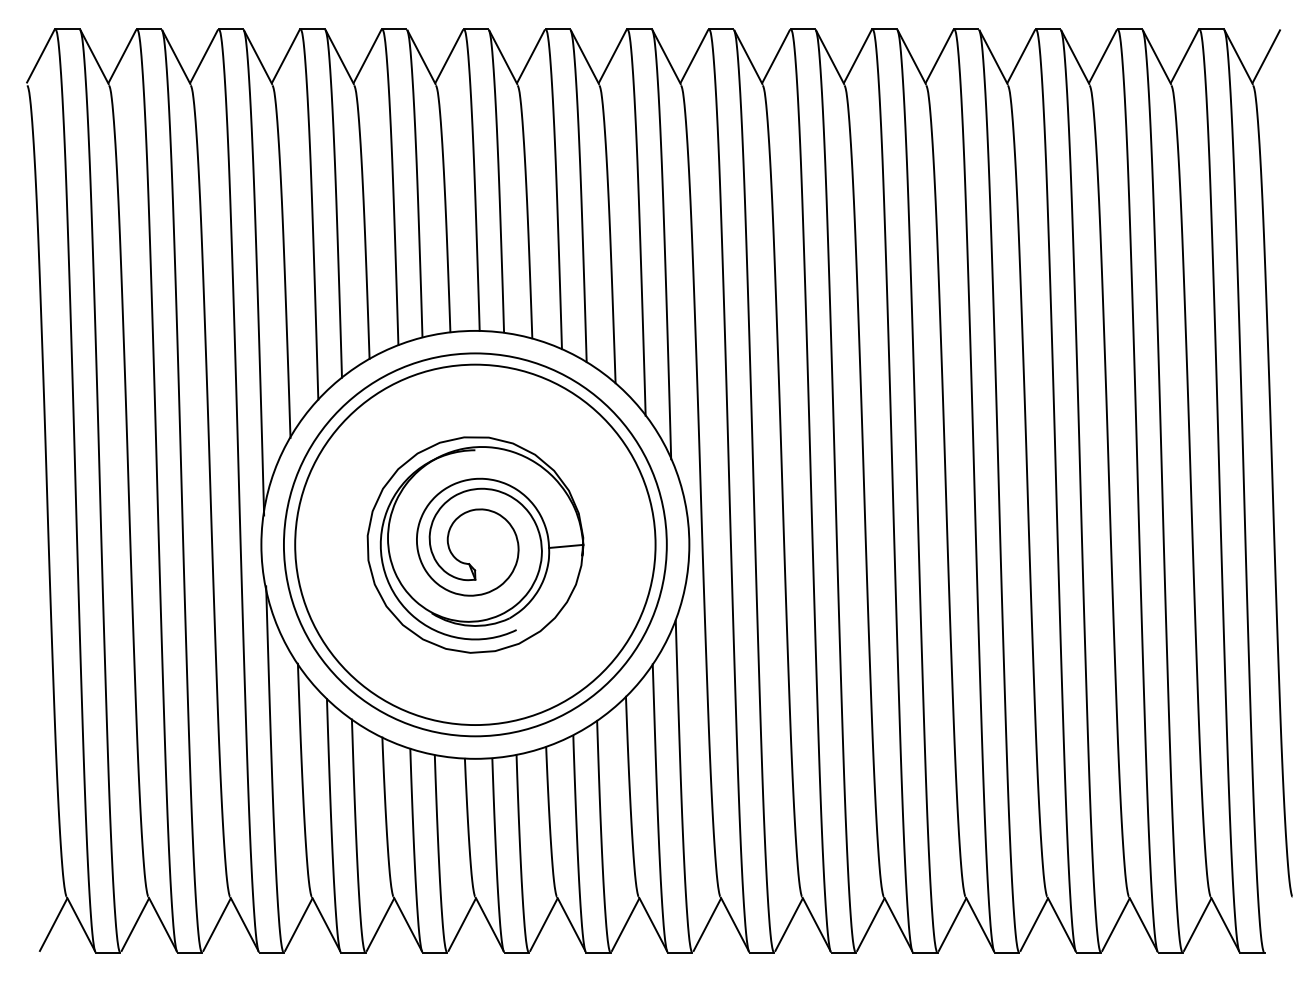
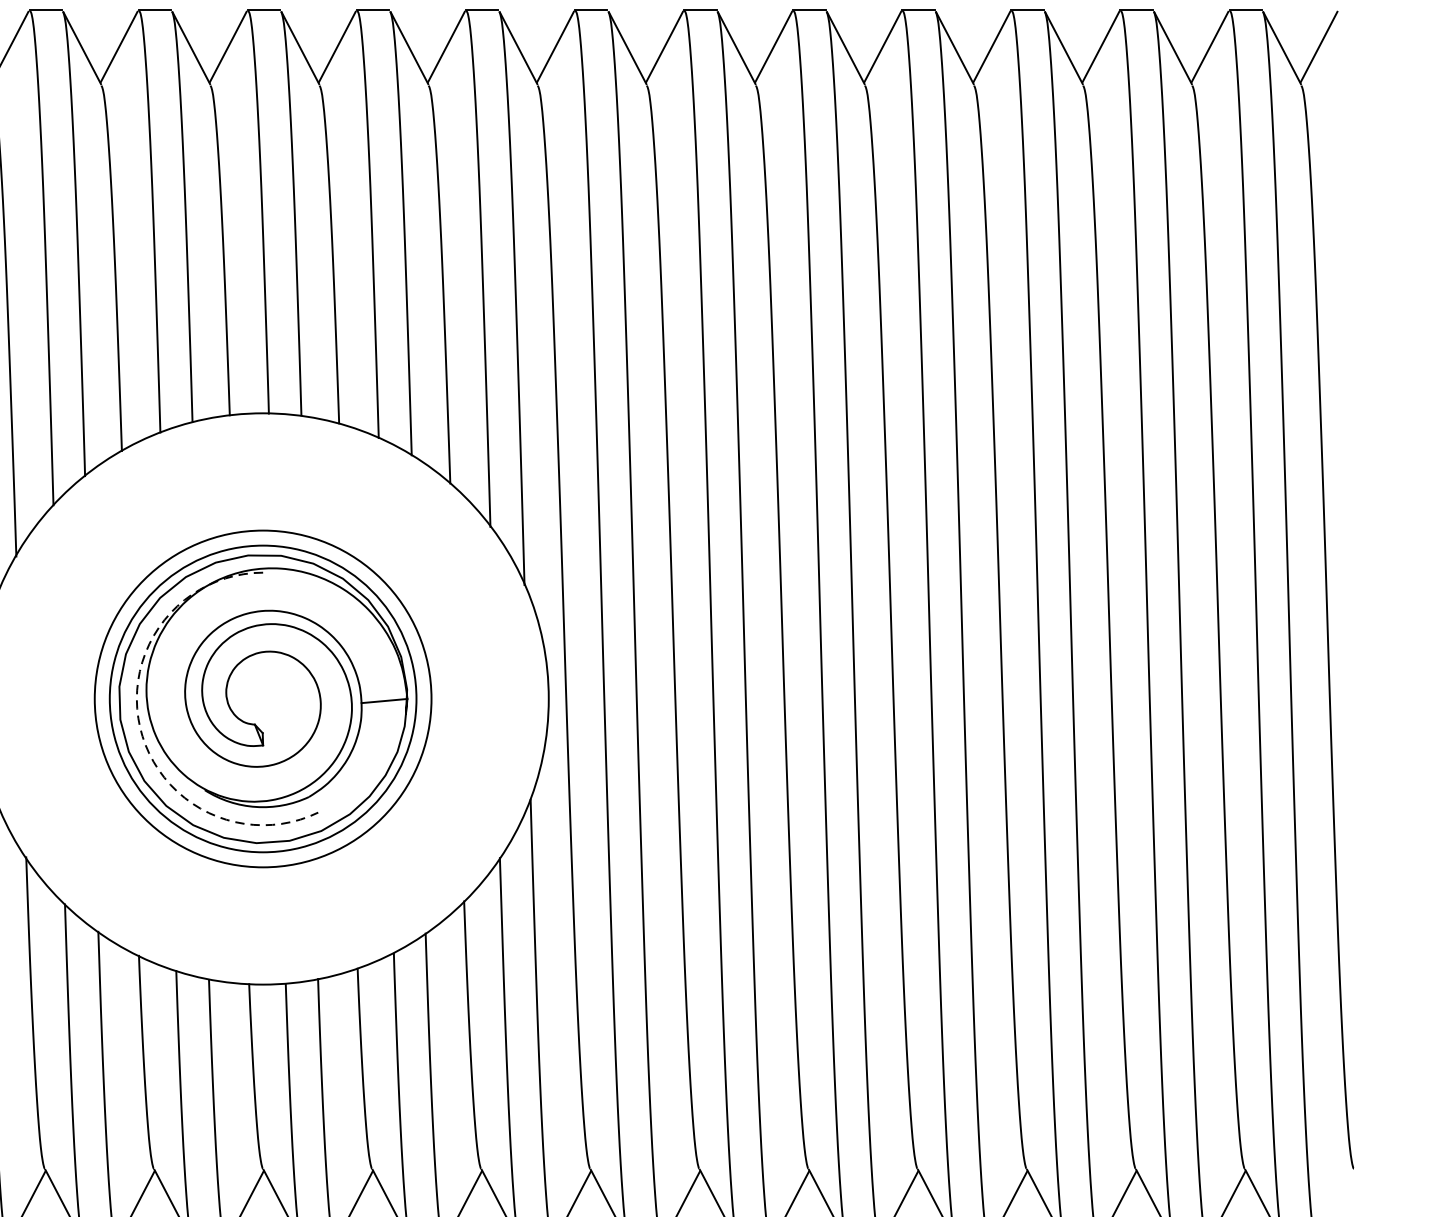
circle: (474, 544) -> (261, 698), size x0.6
circle: (475, 544) -> (263, 698), size x0.7
arc: (383, 566) -> (140, 727), solid -> dashed

